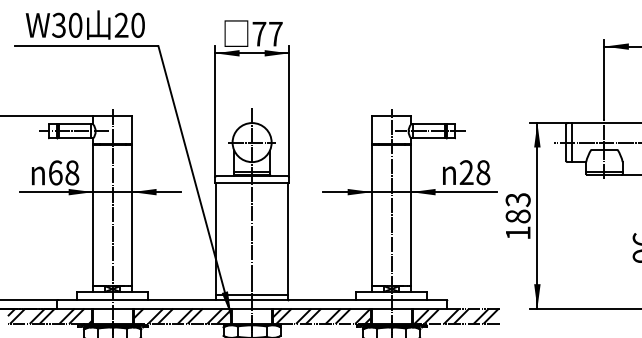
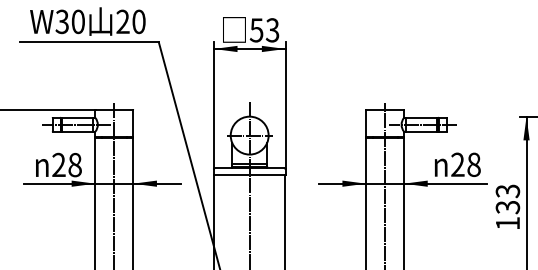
text: (267, 33) -> (264, 29), 77 -> 53
text: (55, 172) -> (58, 164), 68 -> 28
text: (517, 216) -> (507, 207), 183 -> 133

